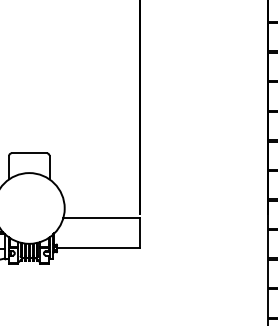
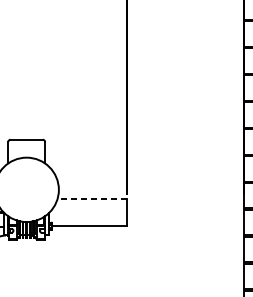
line: (100, 218) -> (91, 199), solid -> dashed

